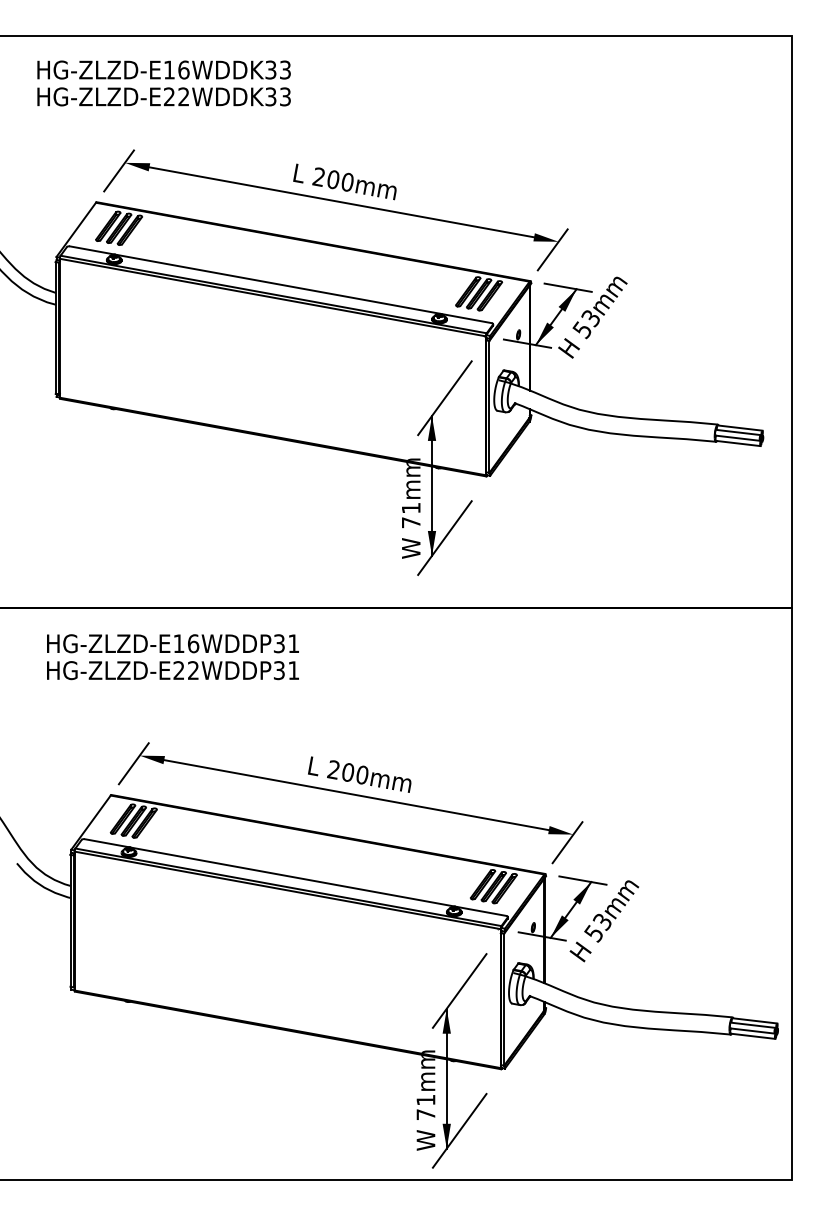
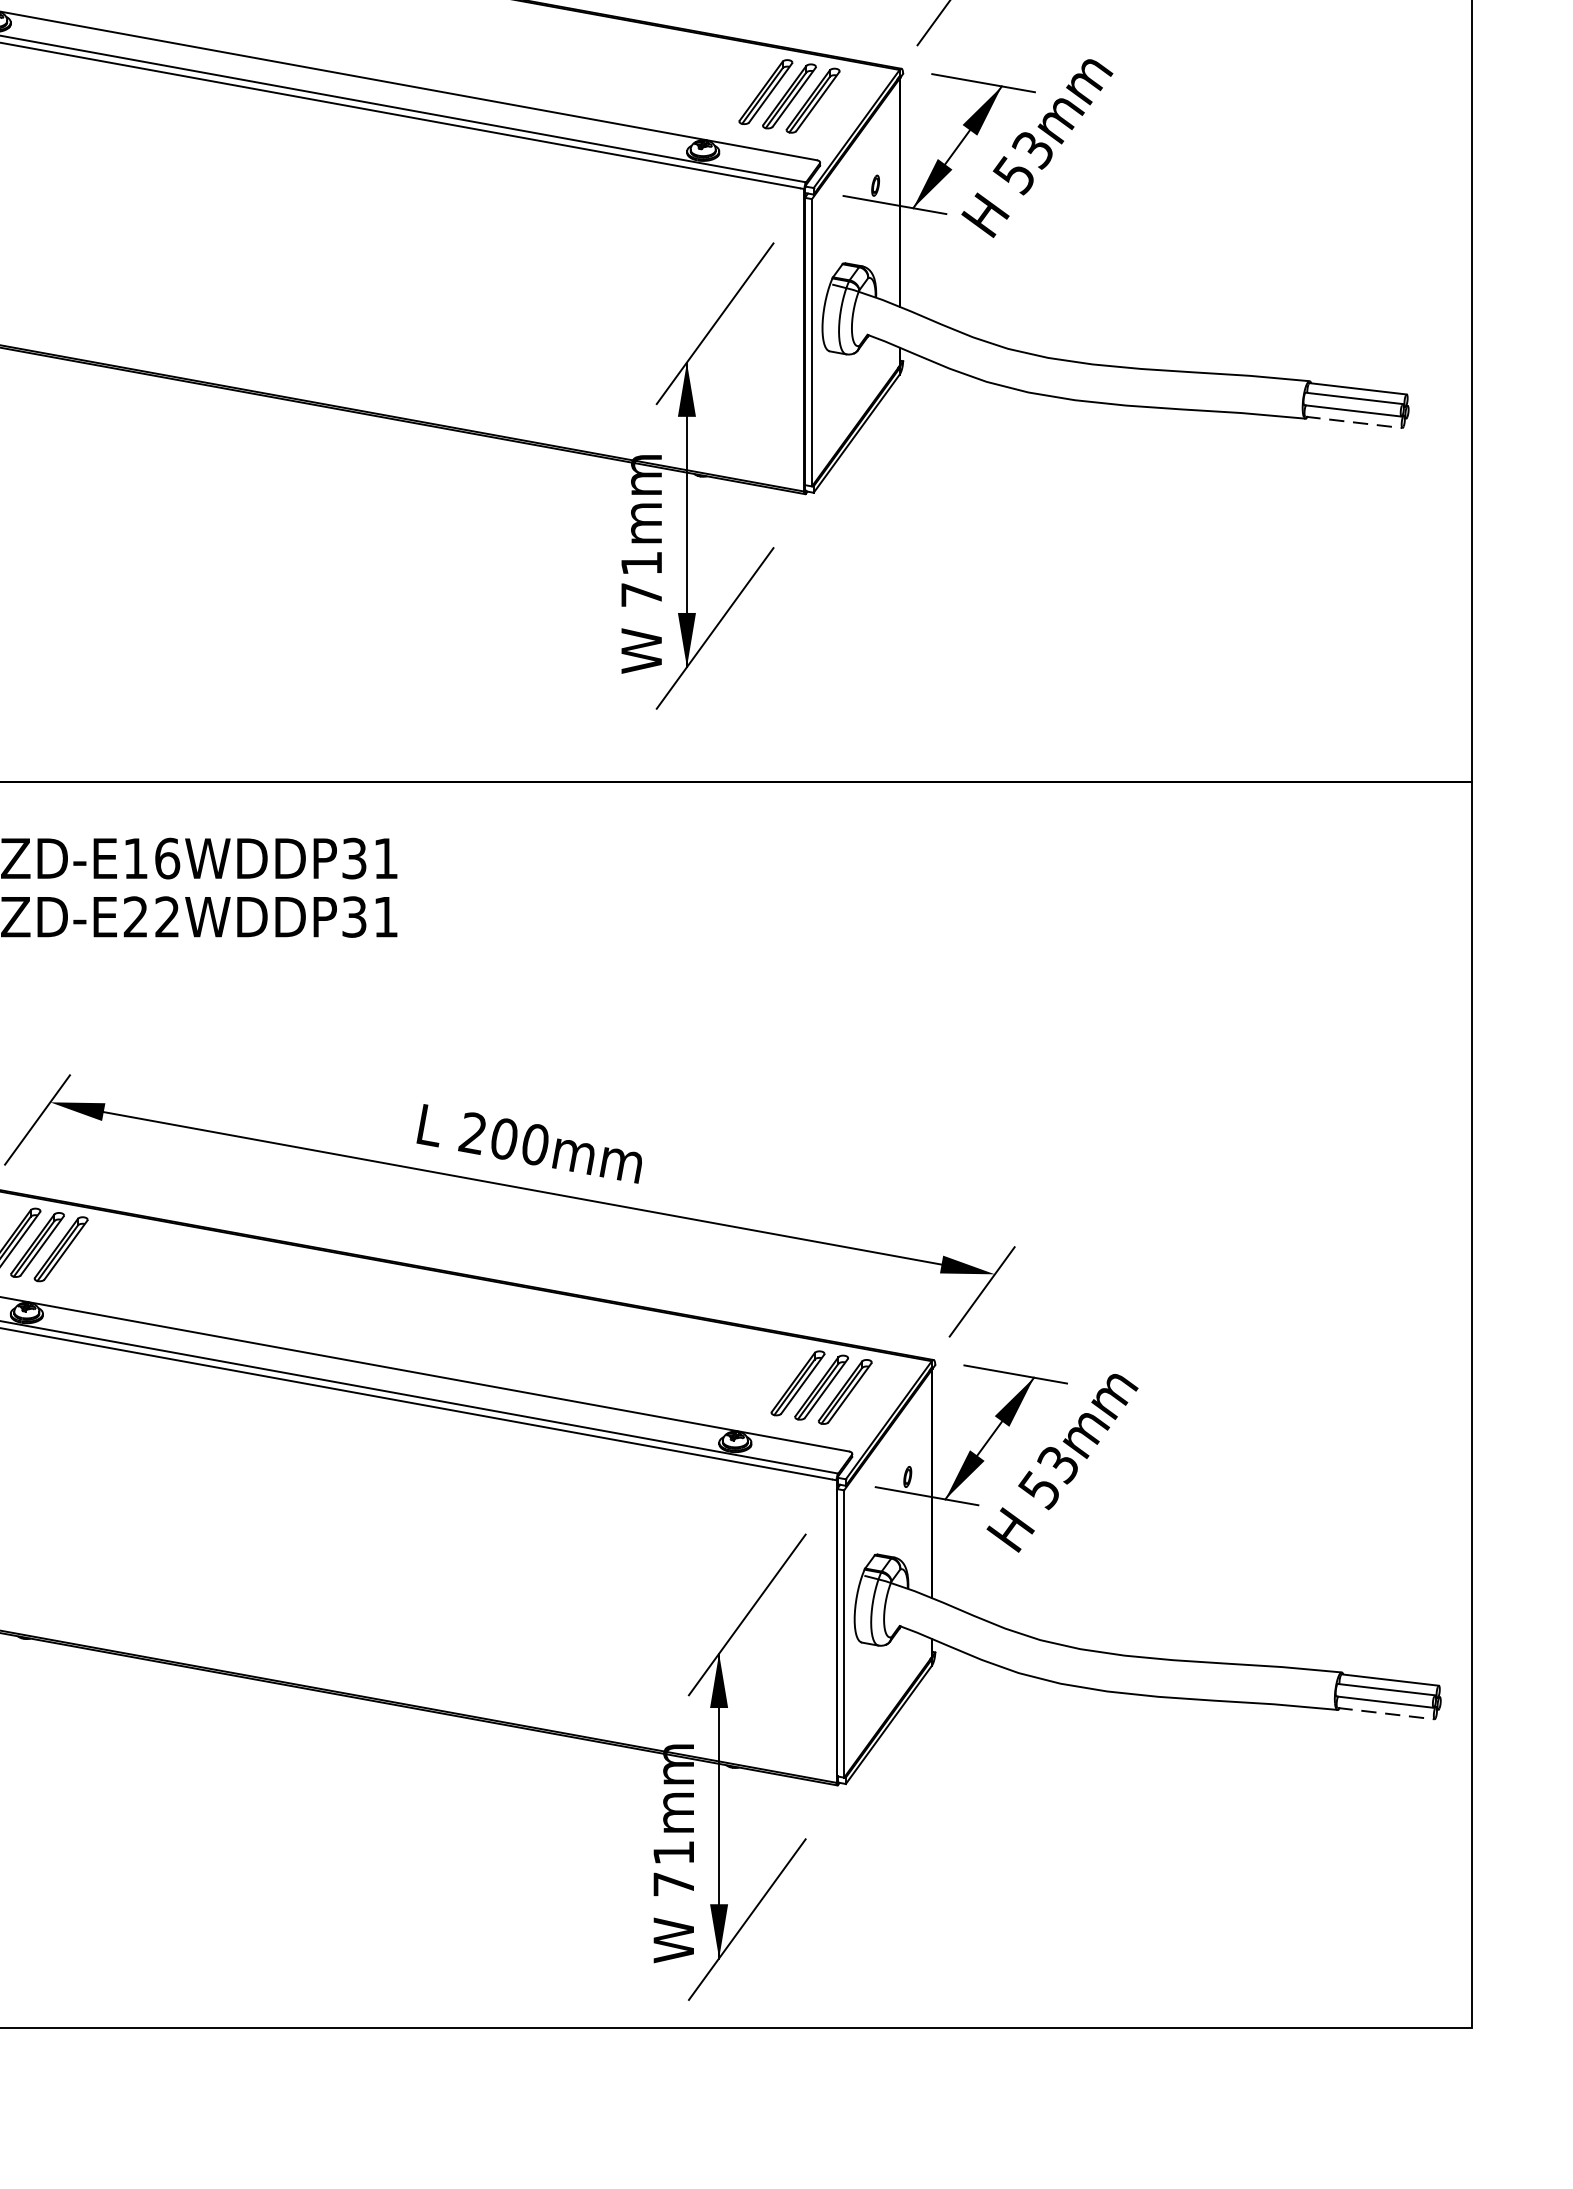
line: (738, 443) -> (1354, 422), solid -> dashed
line: (753, 1036) -> (1387, 1714), solid -> dashed

